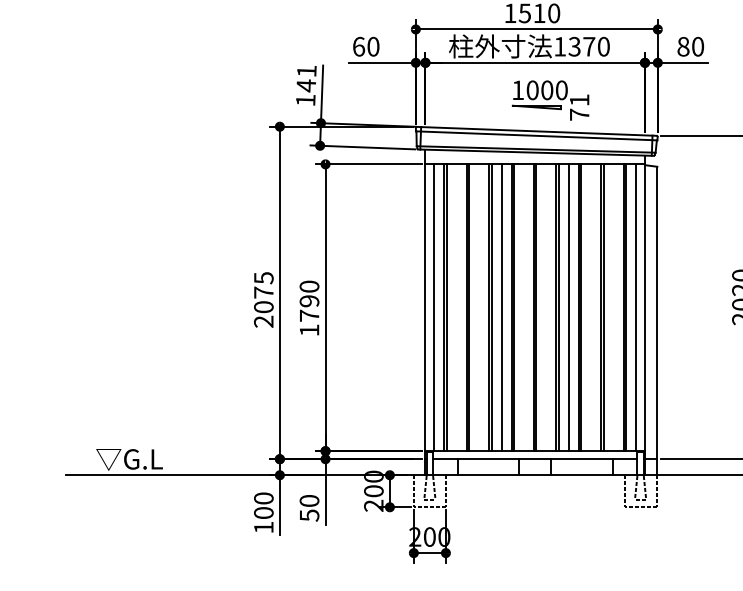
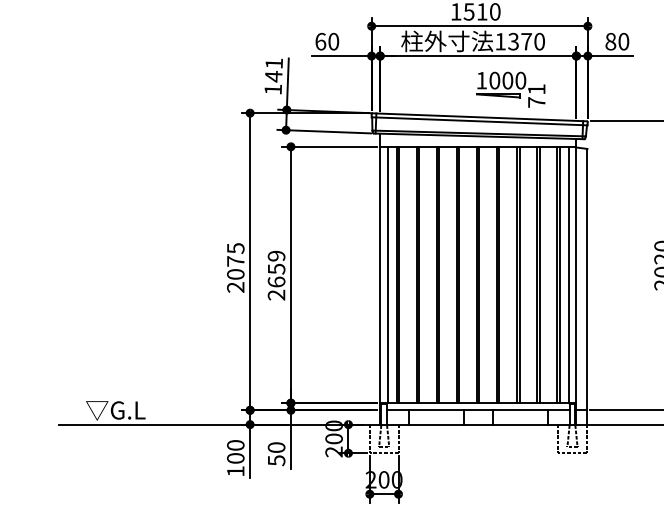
part: (550, 100) -> (510, 89), moved
line: (501, 307) -> (448, 274), removed
line: (568, 307) -> (508, 274), removed
text: (309, 308) -> (276, 275), 1790 -> 2659

